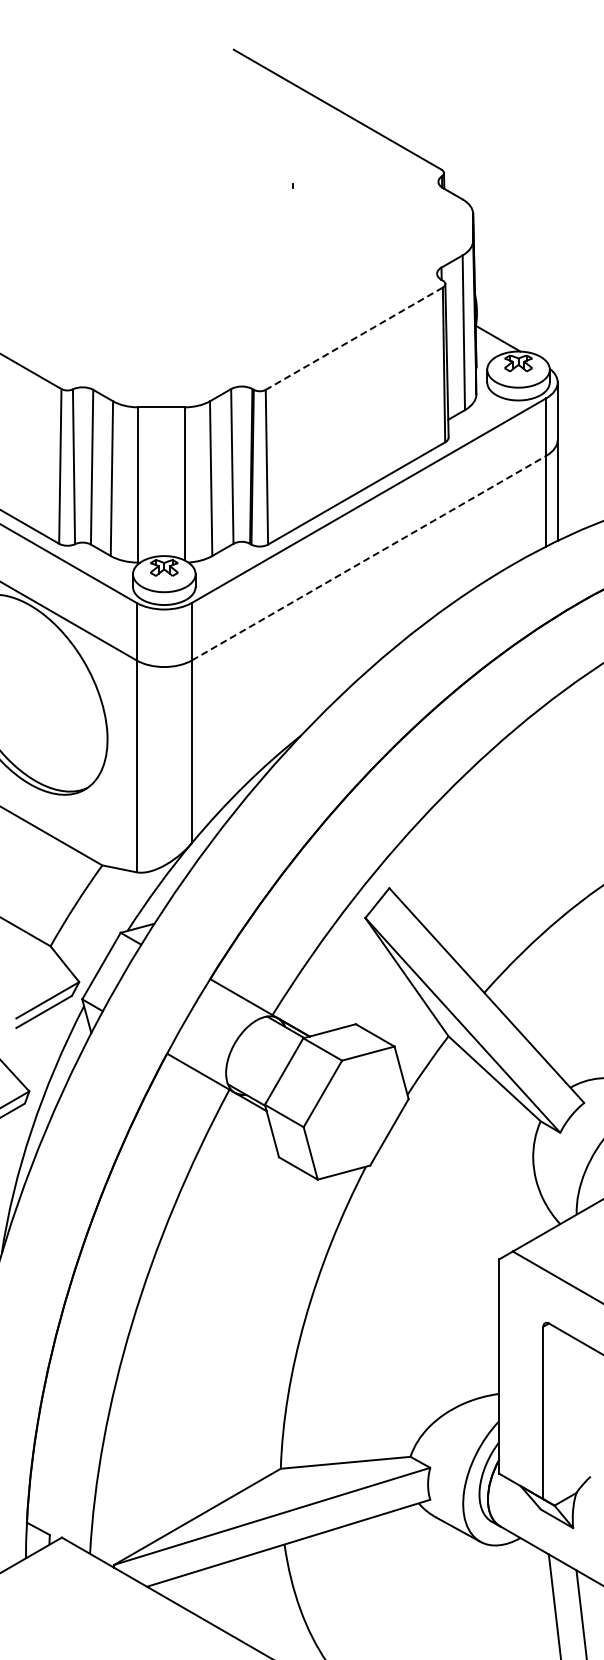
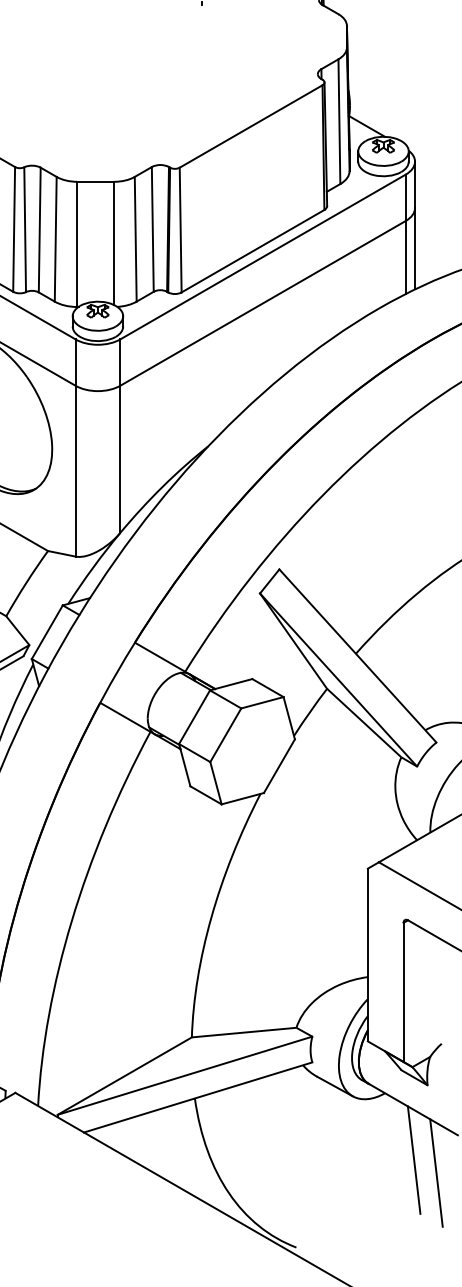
line: (353, 338) -> (250, 126), dashed -> solid
line: (369, 558) -> (263, 303), dashed -> solid

